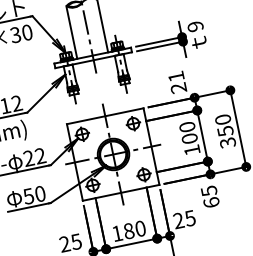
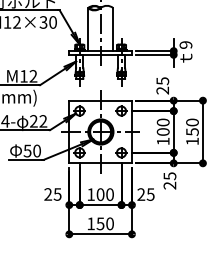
text: (176, 77) -> (162, 81), 21 -> 25
text: (227, 142) -> (192, 141), 350 -> 150
text: (210, 202) -> (169, 185), 65 -> 25
text: (128, 231) -> (100, 194), 180 -> 100

